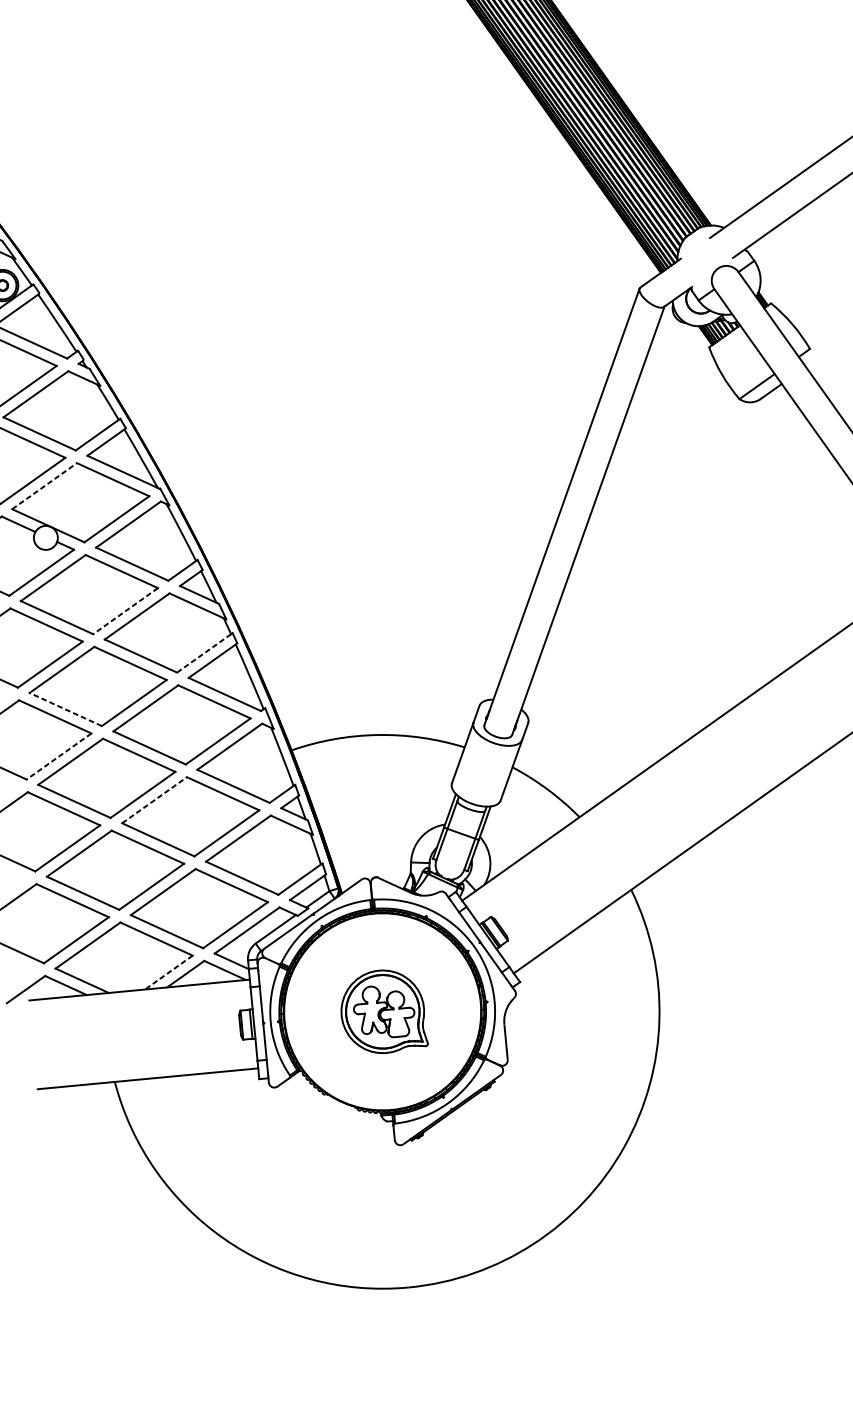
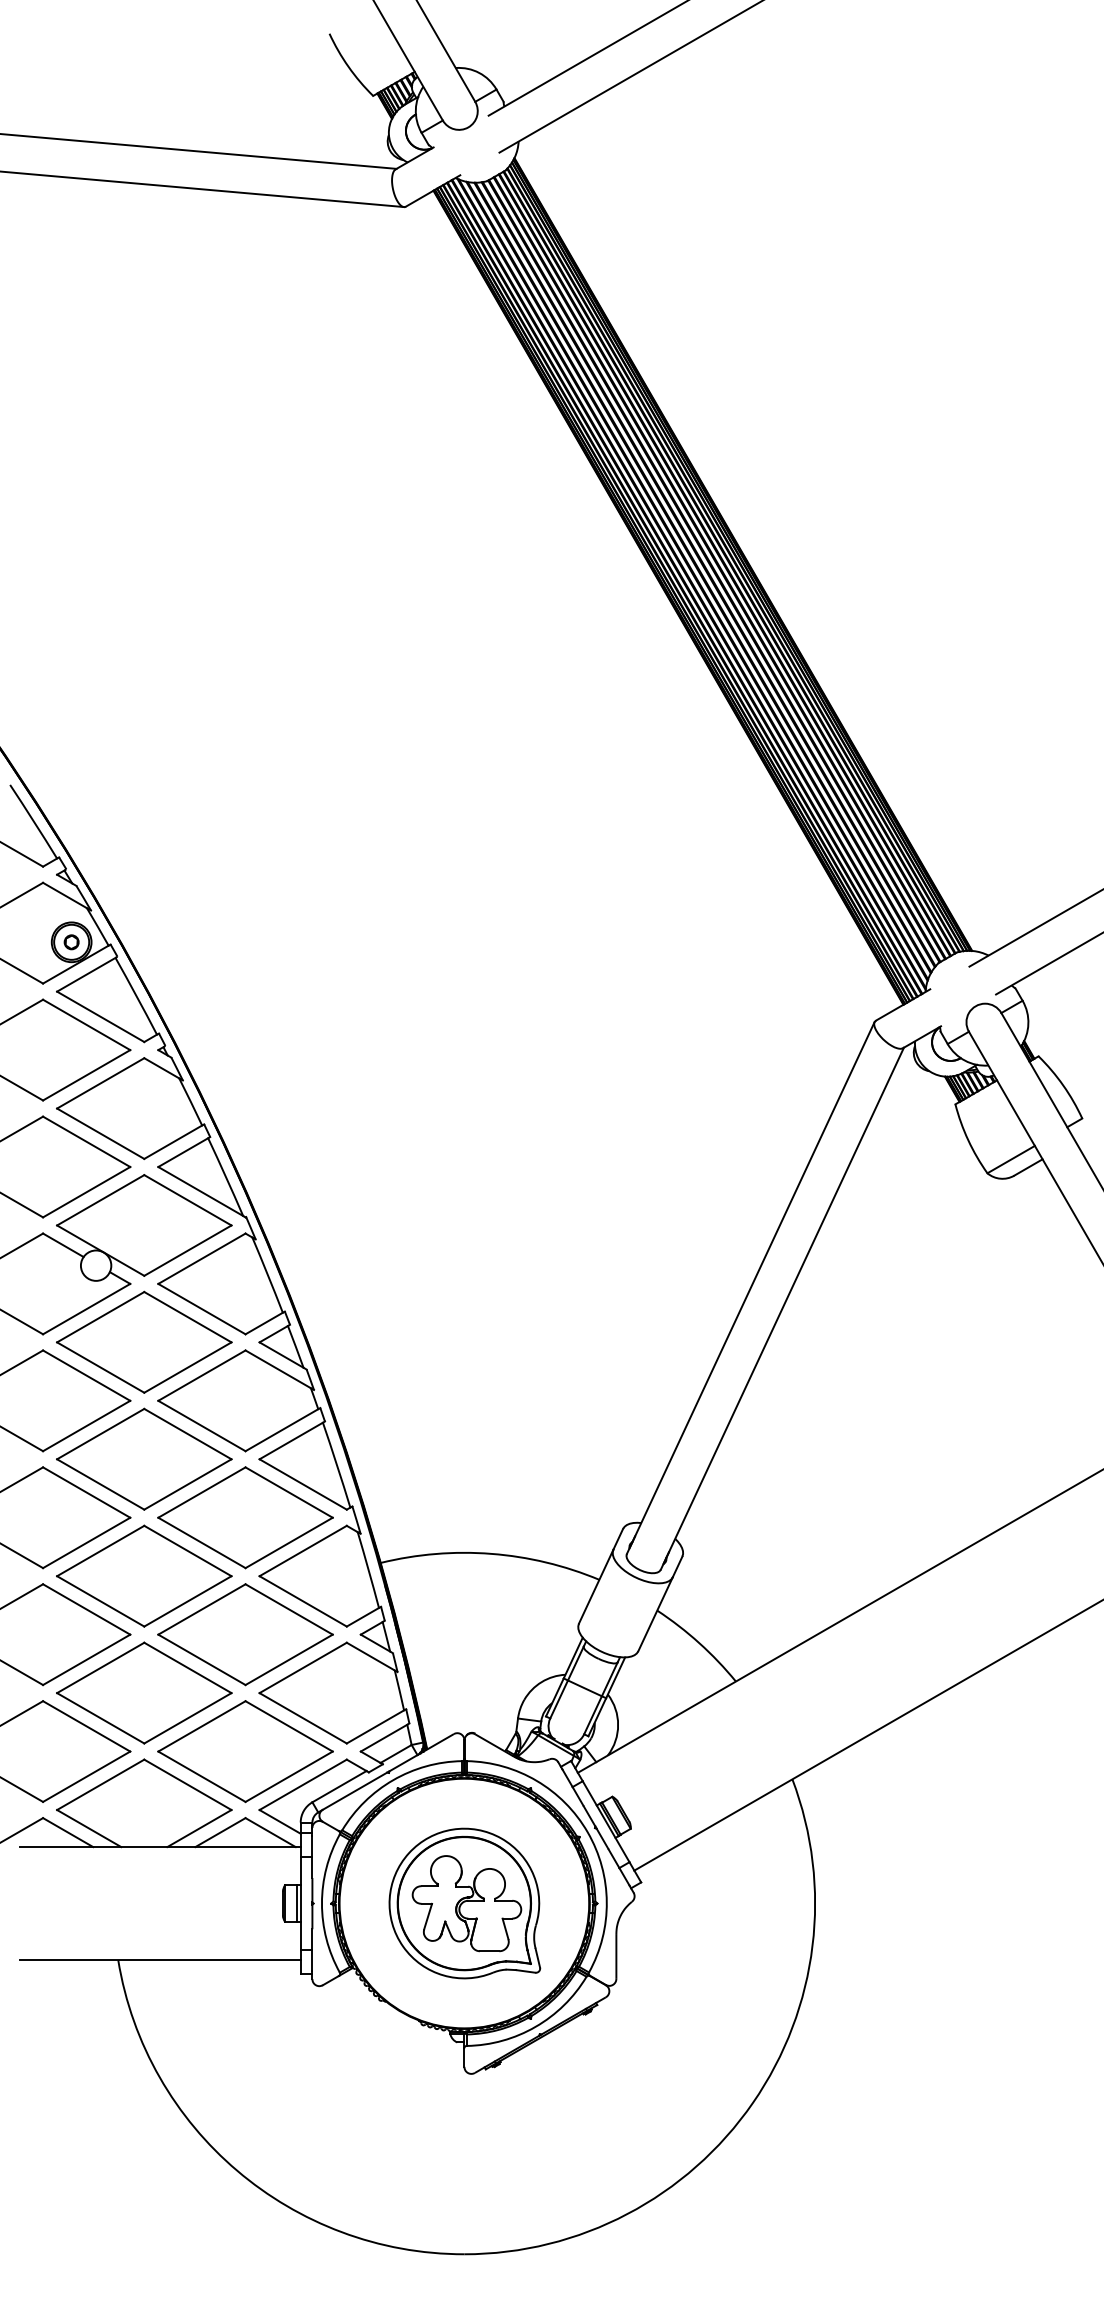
line: (45, 486) -> (101, 1200), dashed -> solid
line: (125, 611) -> (187, 1367), dashed -> solid
line: (203, 653) -> (281, 1430), dashed -> solid
line: (65, 709) -> (100, 1484), dashed -> solid
line: (58, 756) -> (86, 1543), dashed -> solid
line: (155, 800) -> (202, 1609), dashed -> solid
line: (168, 972) -> (199, 1828), dashed -> solid
part: (382, 1011) -> (464, 1903), size x1.43

